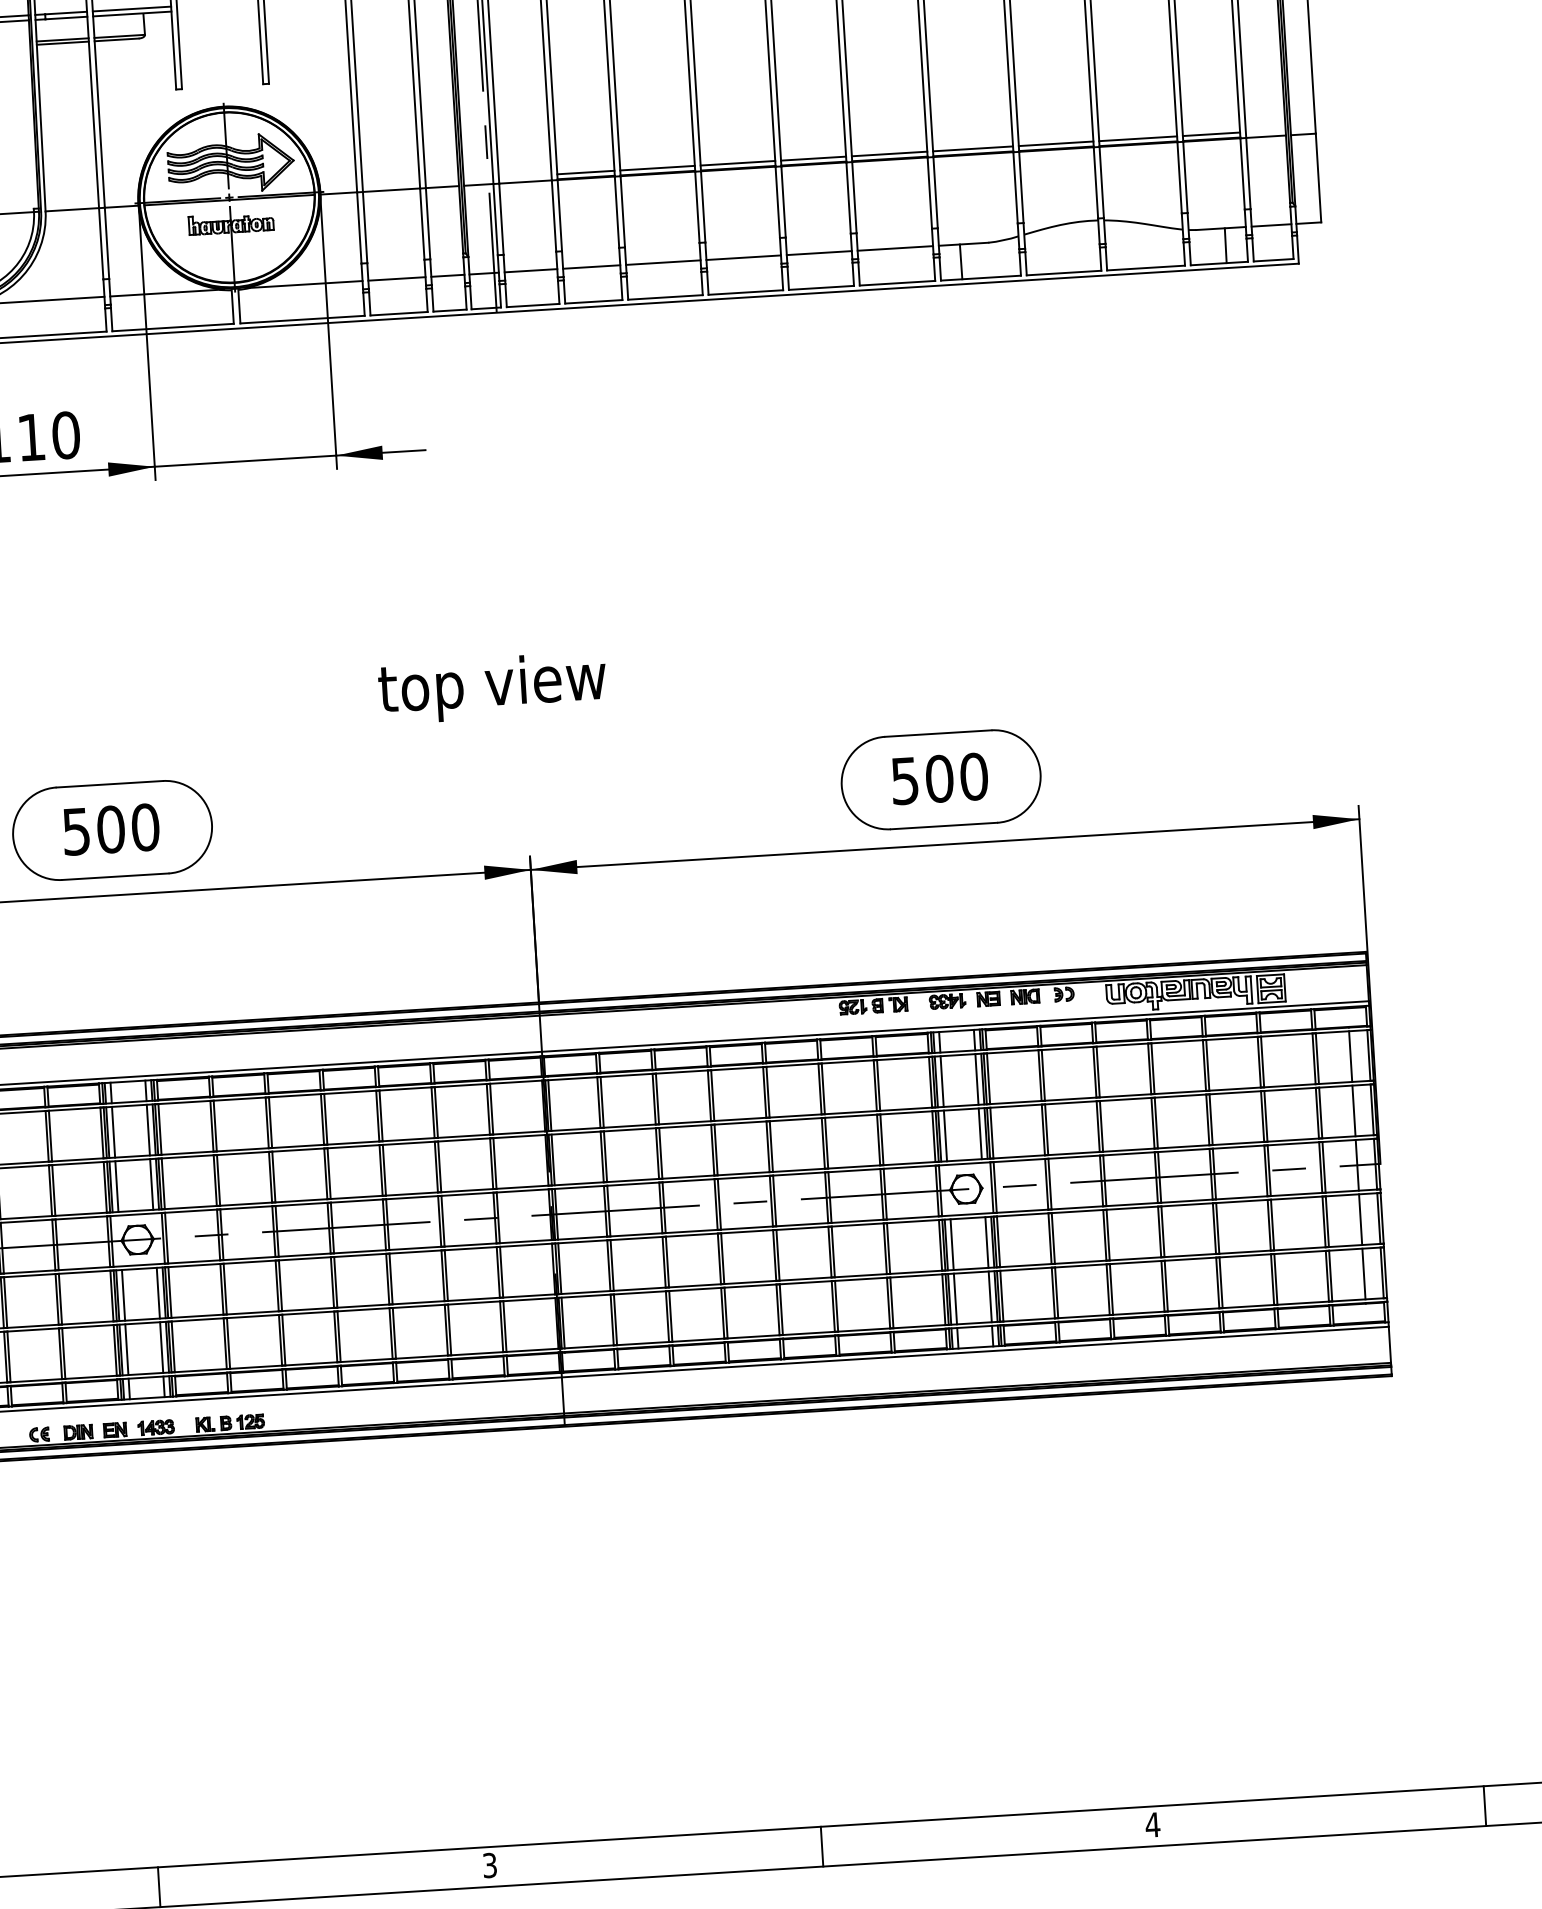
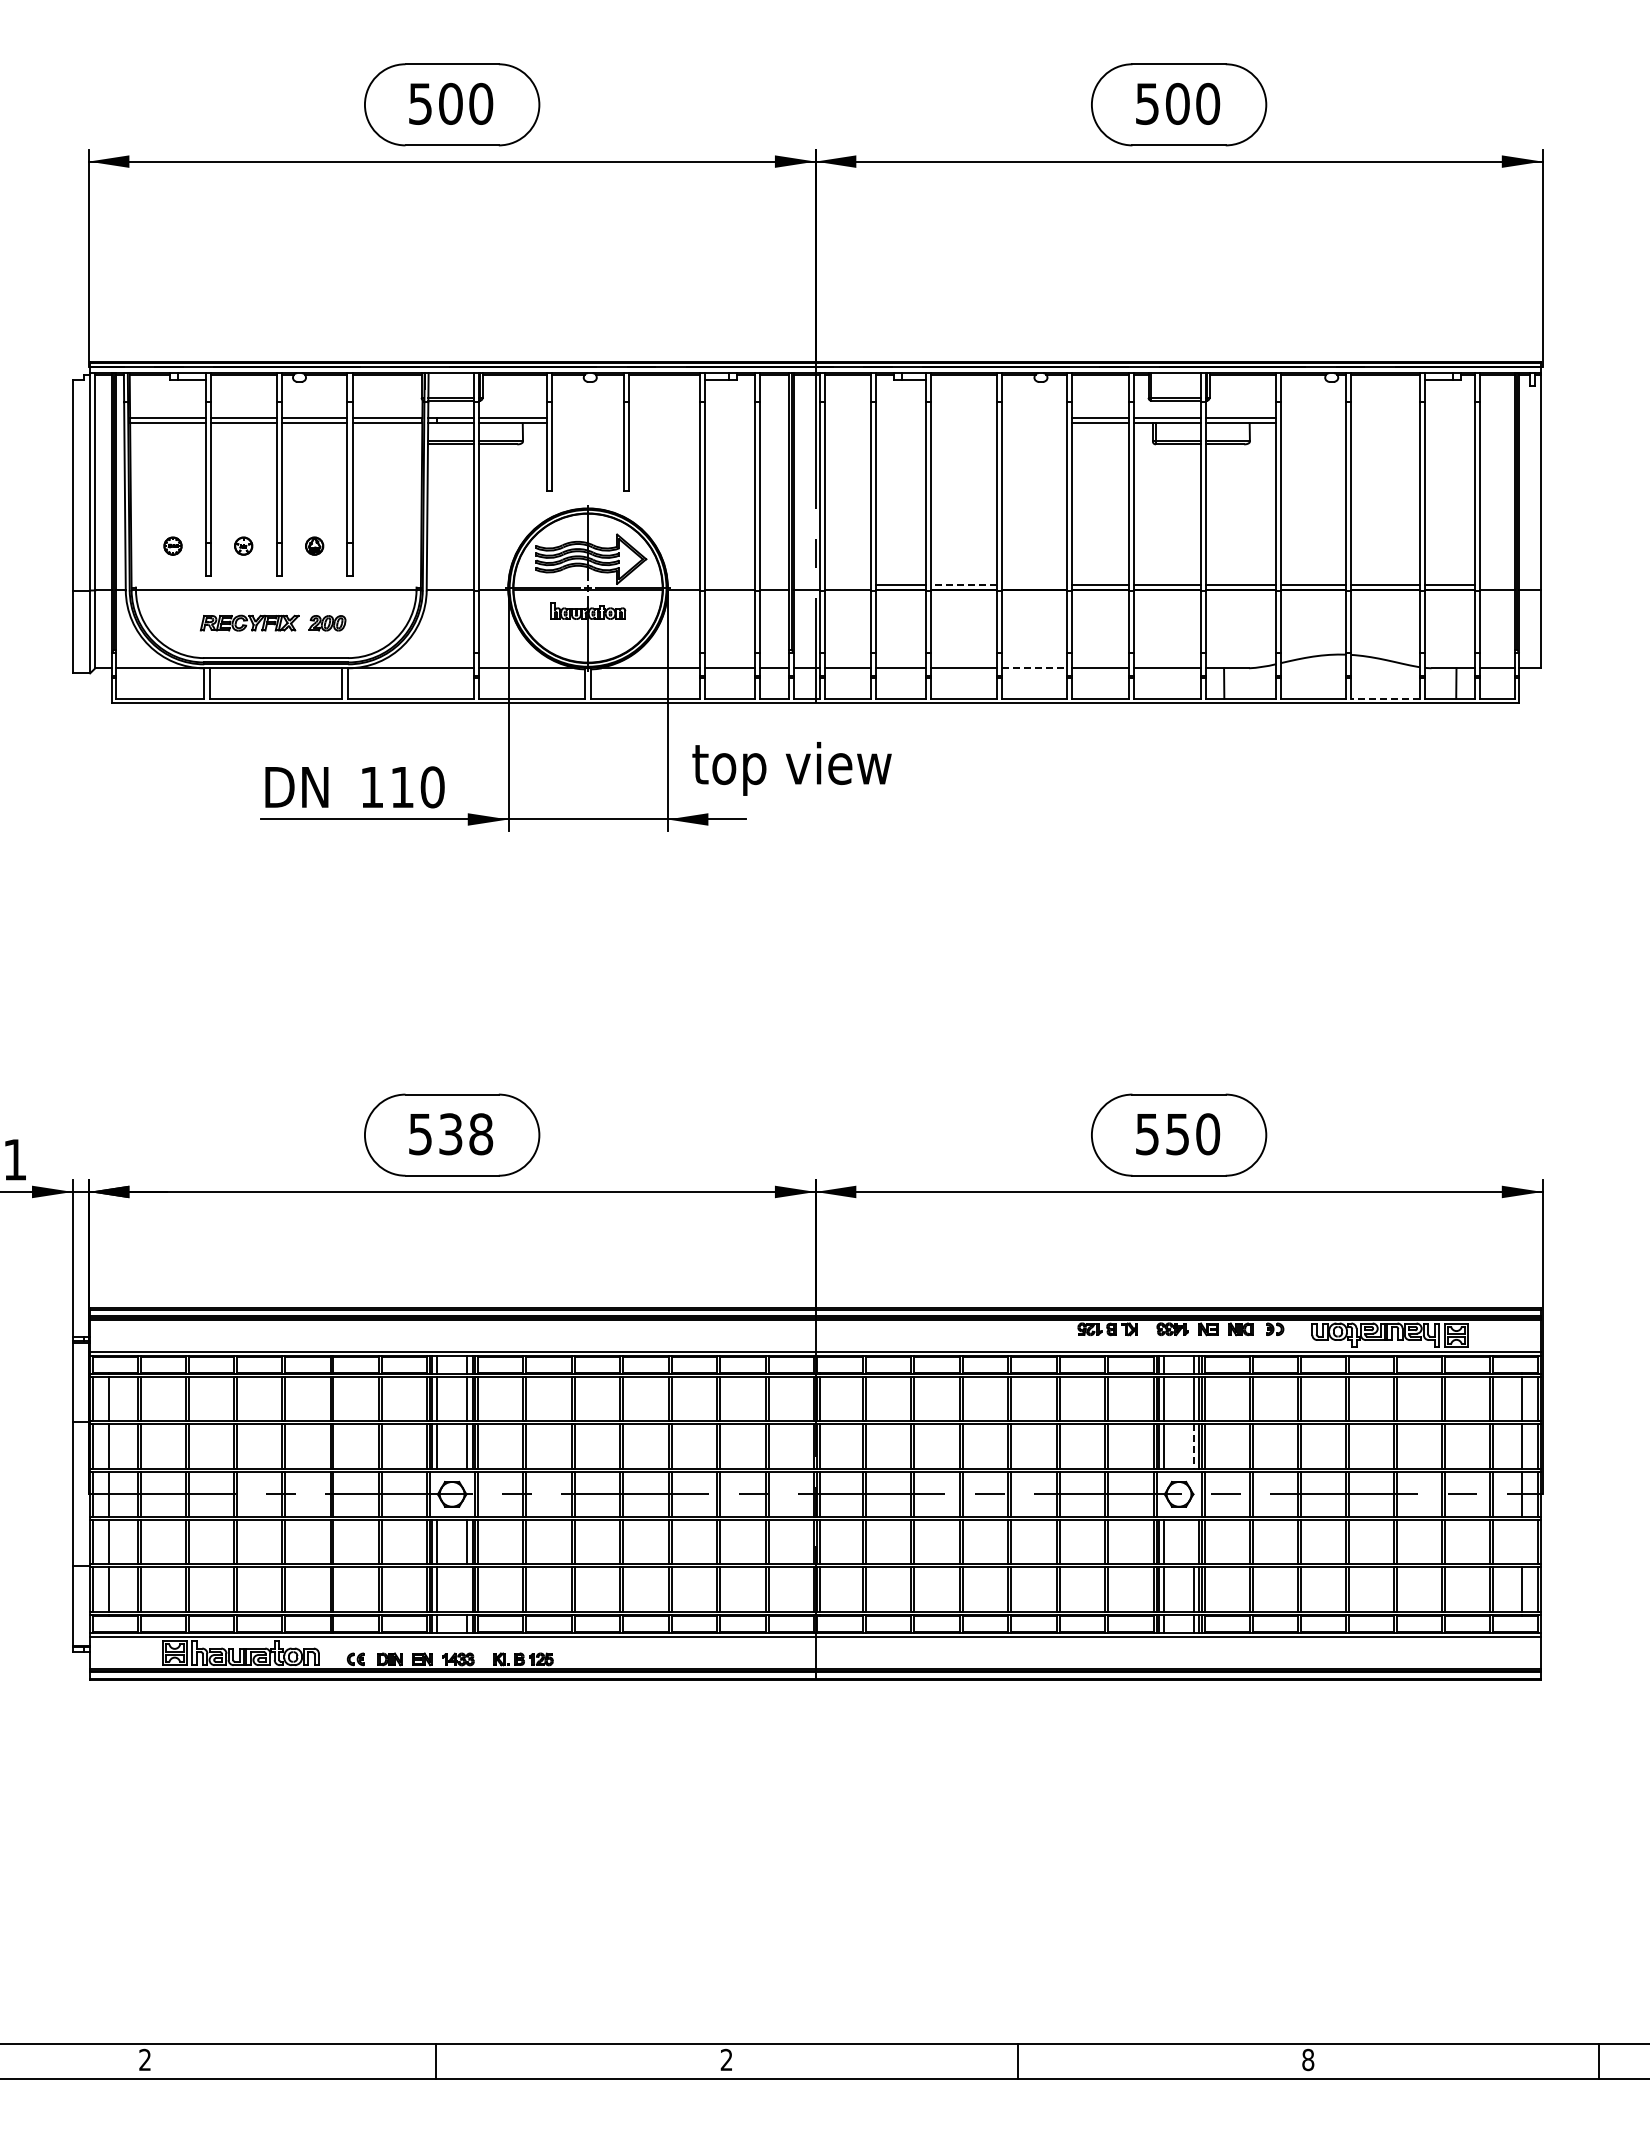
line: (738, 163) -> (1034, 585), removed
line: (657, 168) -> (963, 585), solid -> dashed
line: (743, 257) -> (1034, 668), solid -> dashed
line: (1146, 267) -> (1385, 698), solid -> dashed
text: (492, 687) -> (791, 768), moved
text: (939, 779) -> (1177, 1134), 500 -> 550
text: (128, 828) -> (466, 1134), 500 -> 538
line: (980, 1134) -> (1194, 1447), solid -> dashed
line: (1360, 1219) -> (1522, 1541), removed
line: (987, 1241) -> (1194, 1541), removed
line: (161, 1347) -> (467, 1589), removed
text: (1151, 1824) -> (1307, 2059), 4 -> 8
text: (489, 1866) -> (726, 2060), 3 -> 2

